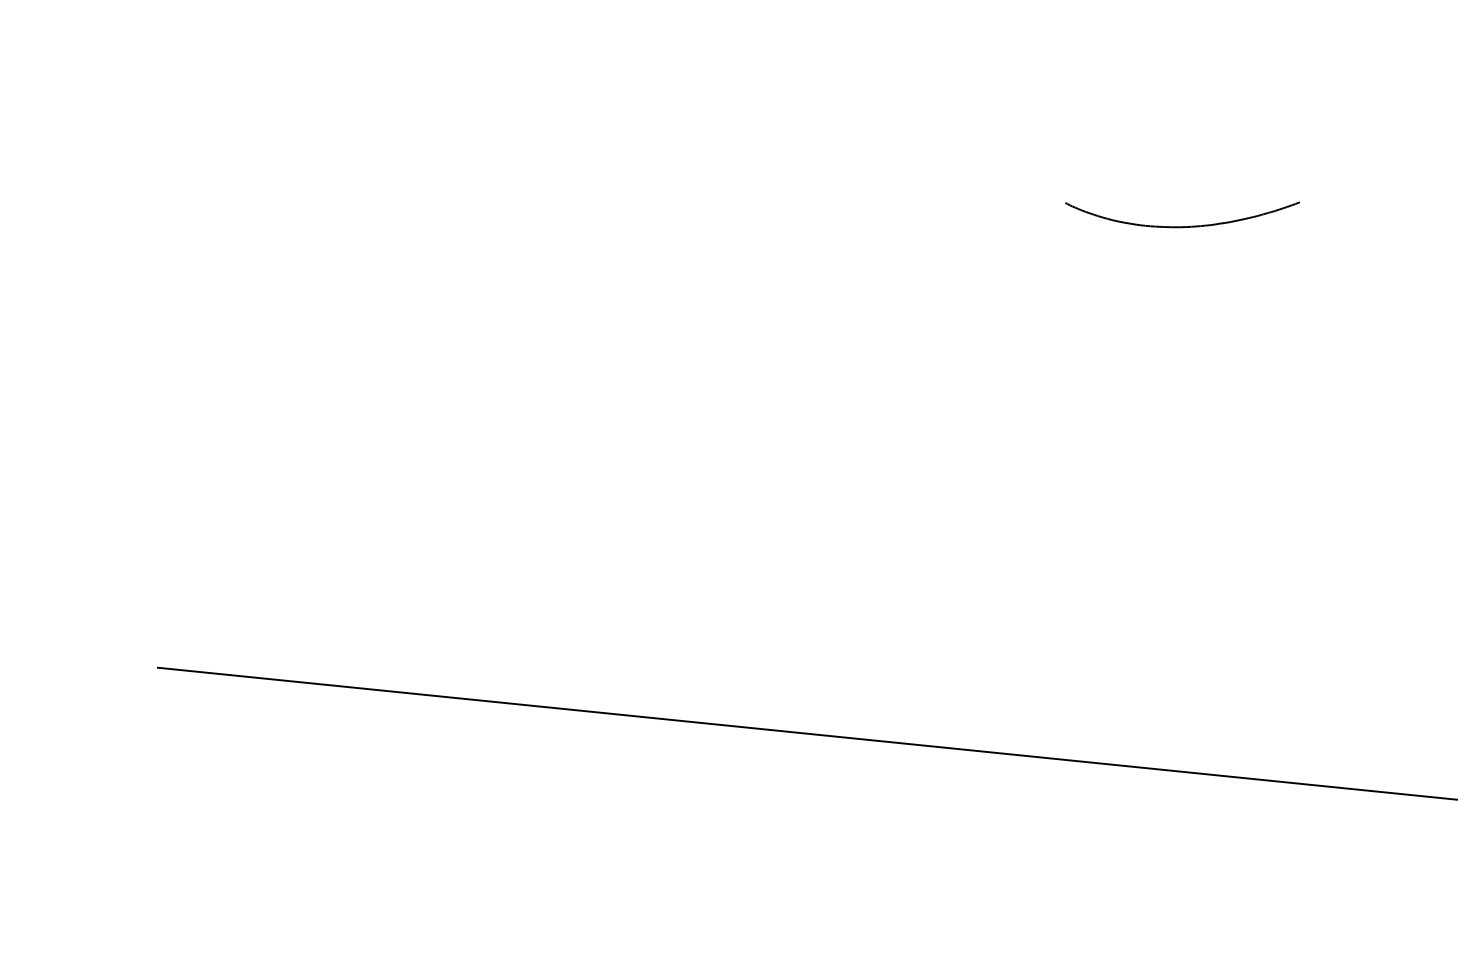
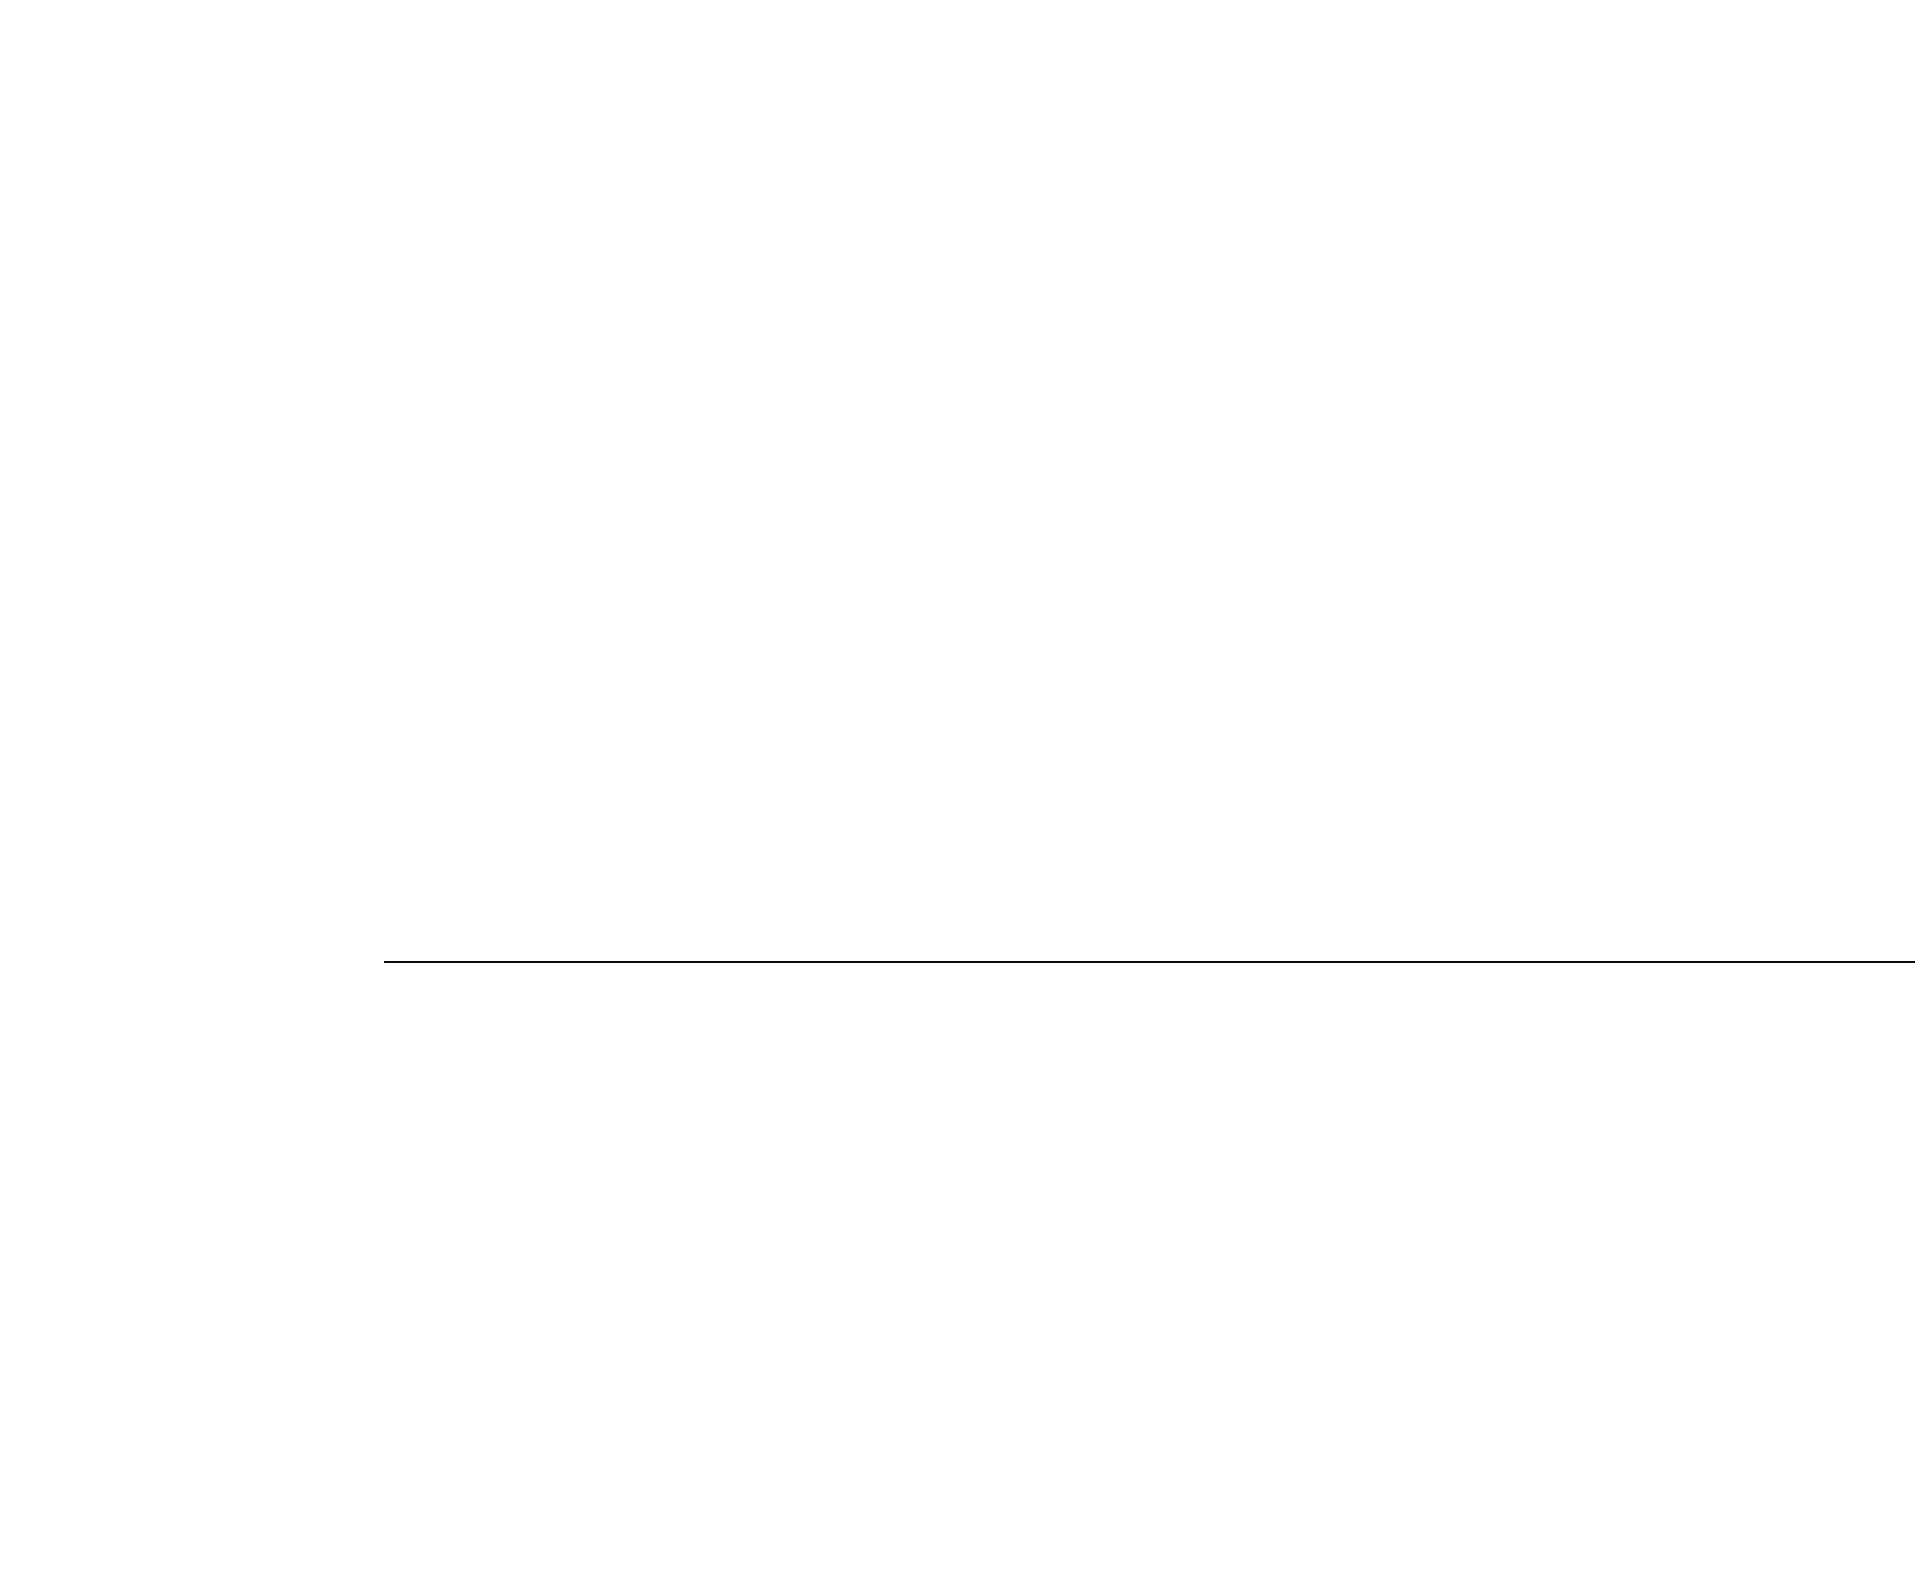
part: (1184, 226) -> (1621, 274), removed

